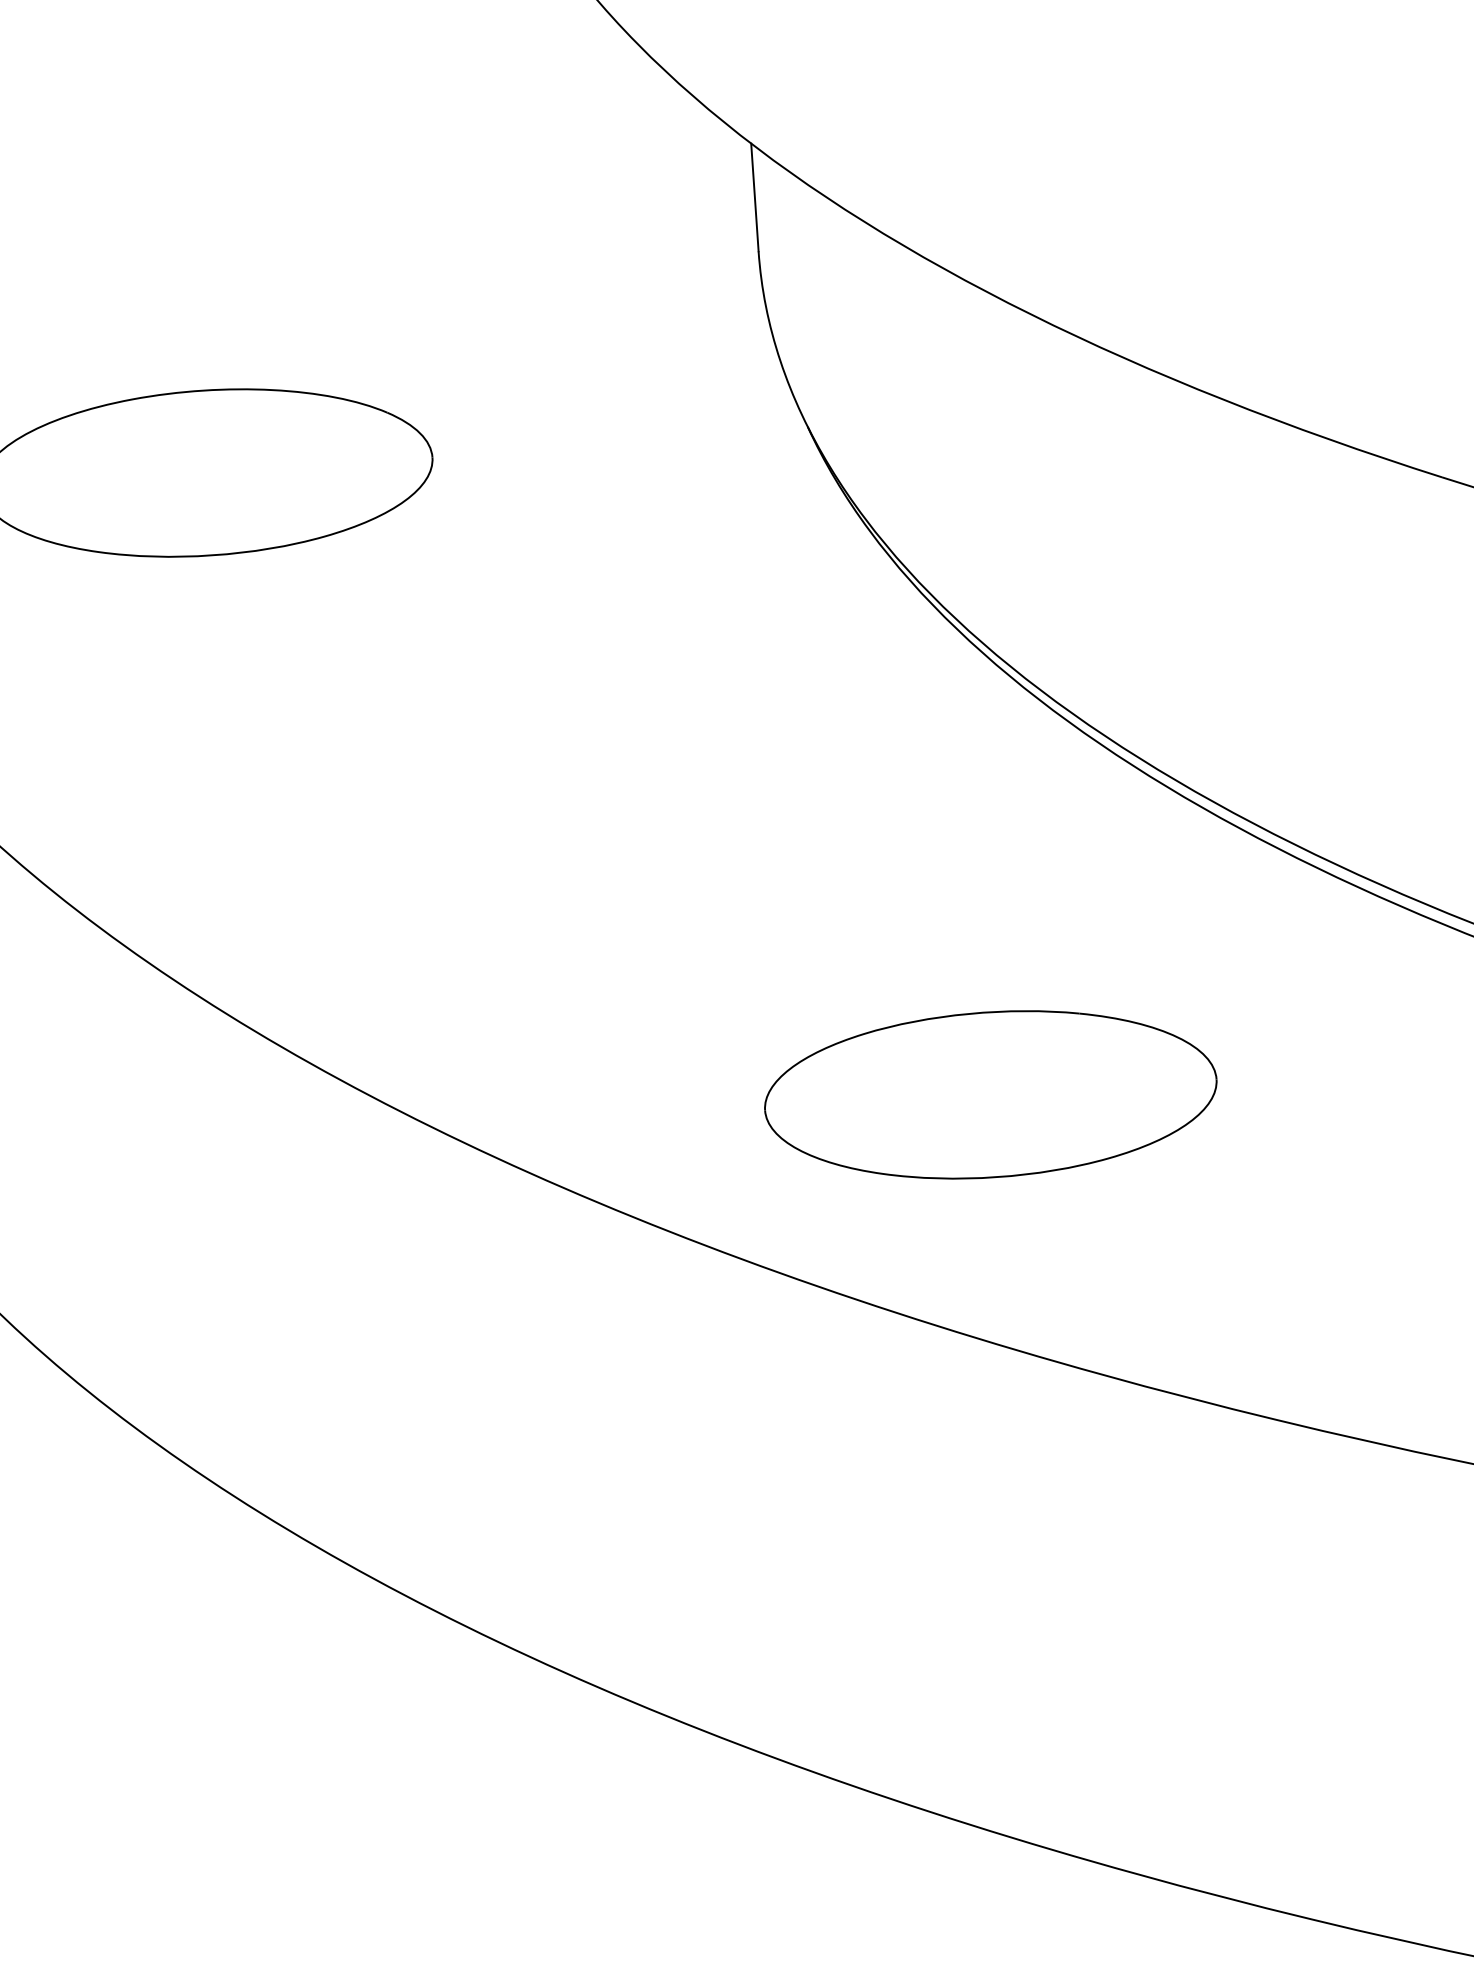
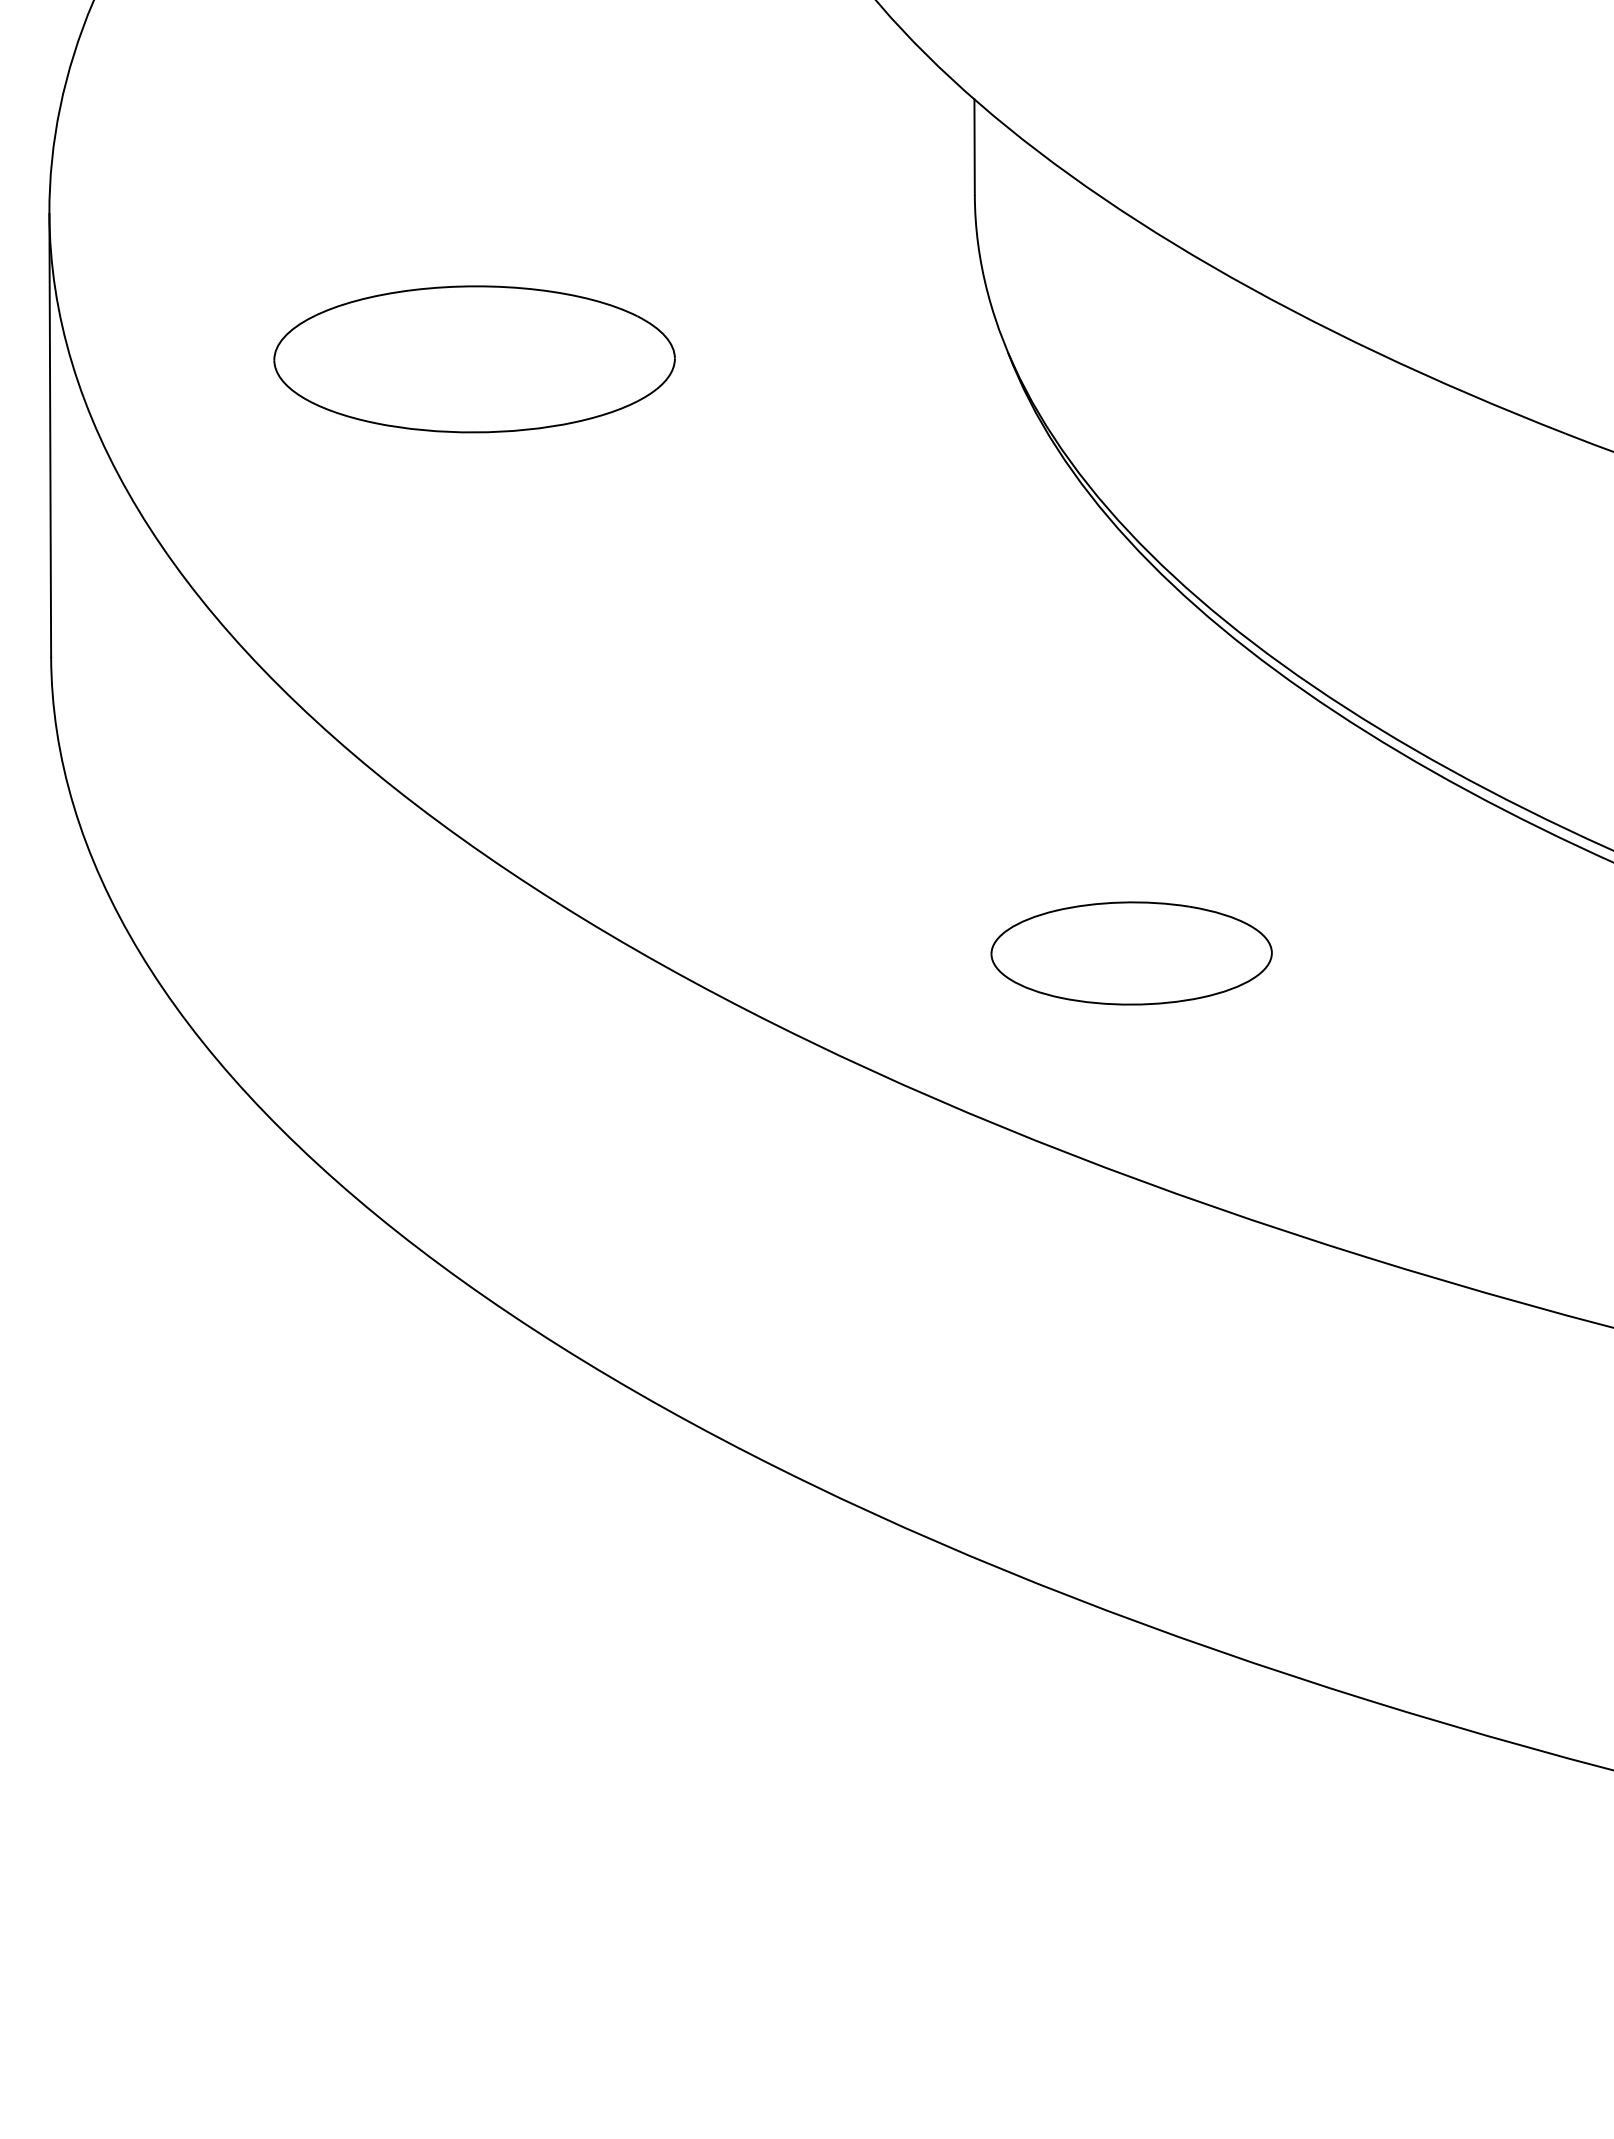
part: (990, 1094) -> (1131, 953), size x0.7

